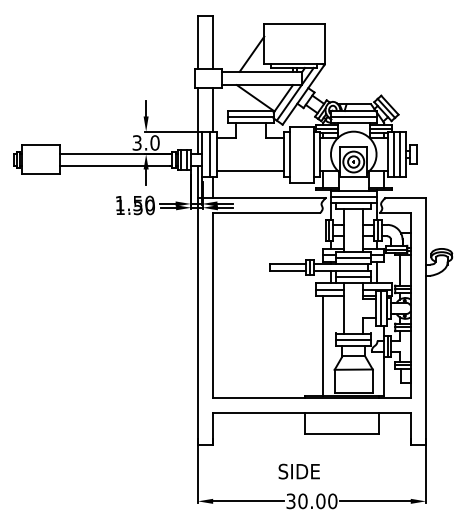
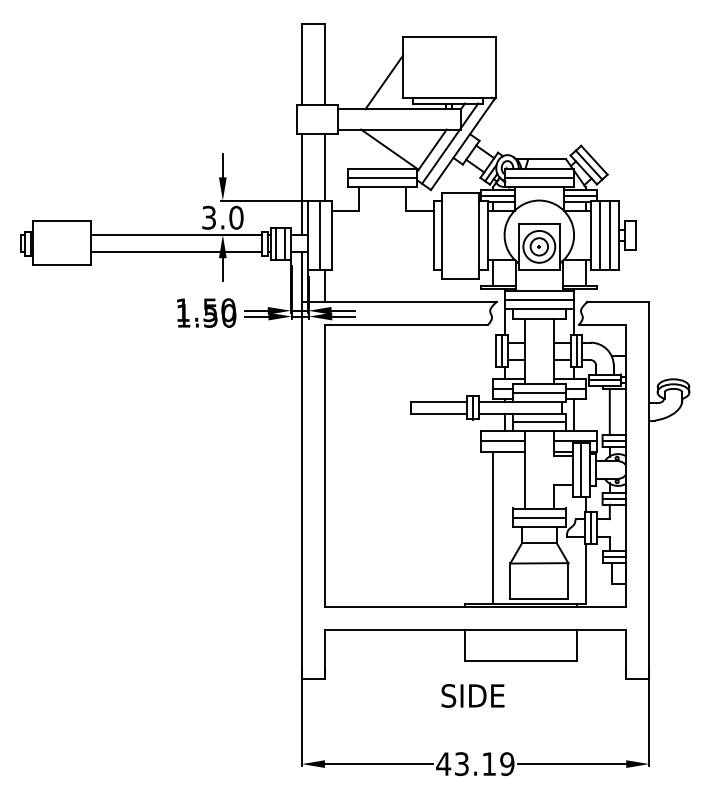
line: (250, 170) -> (381, 259), removed
text: (298, 471) -> (471, 695), moved
text: (311, 501) -> (474, 764), 30.00 -> 43.19

